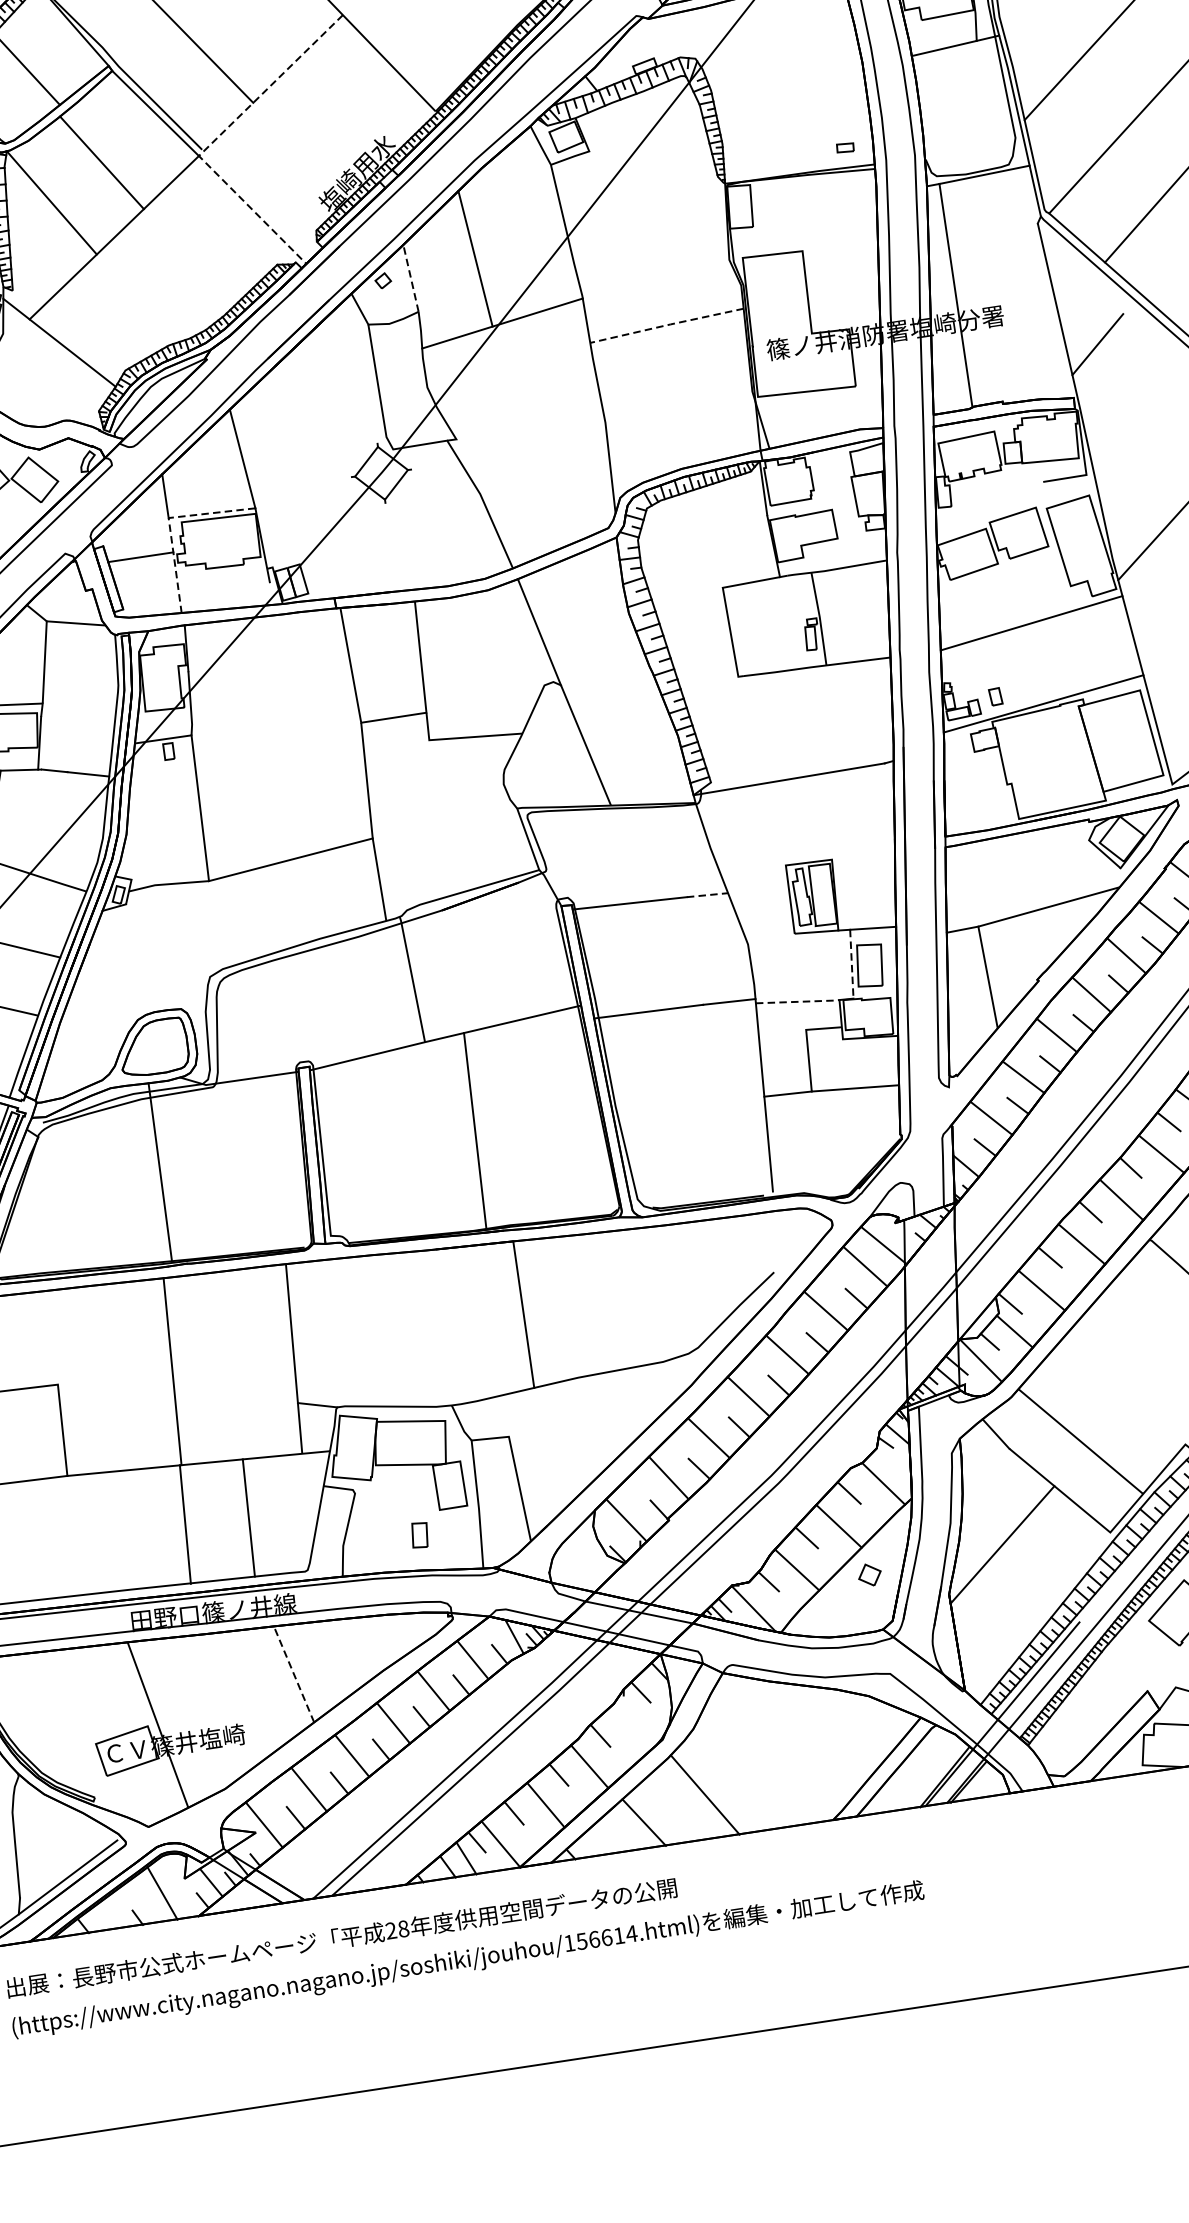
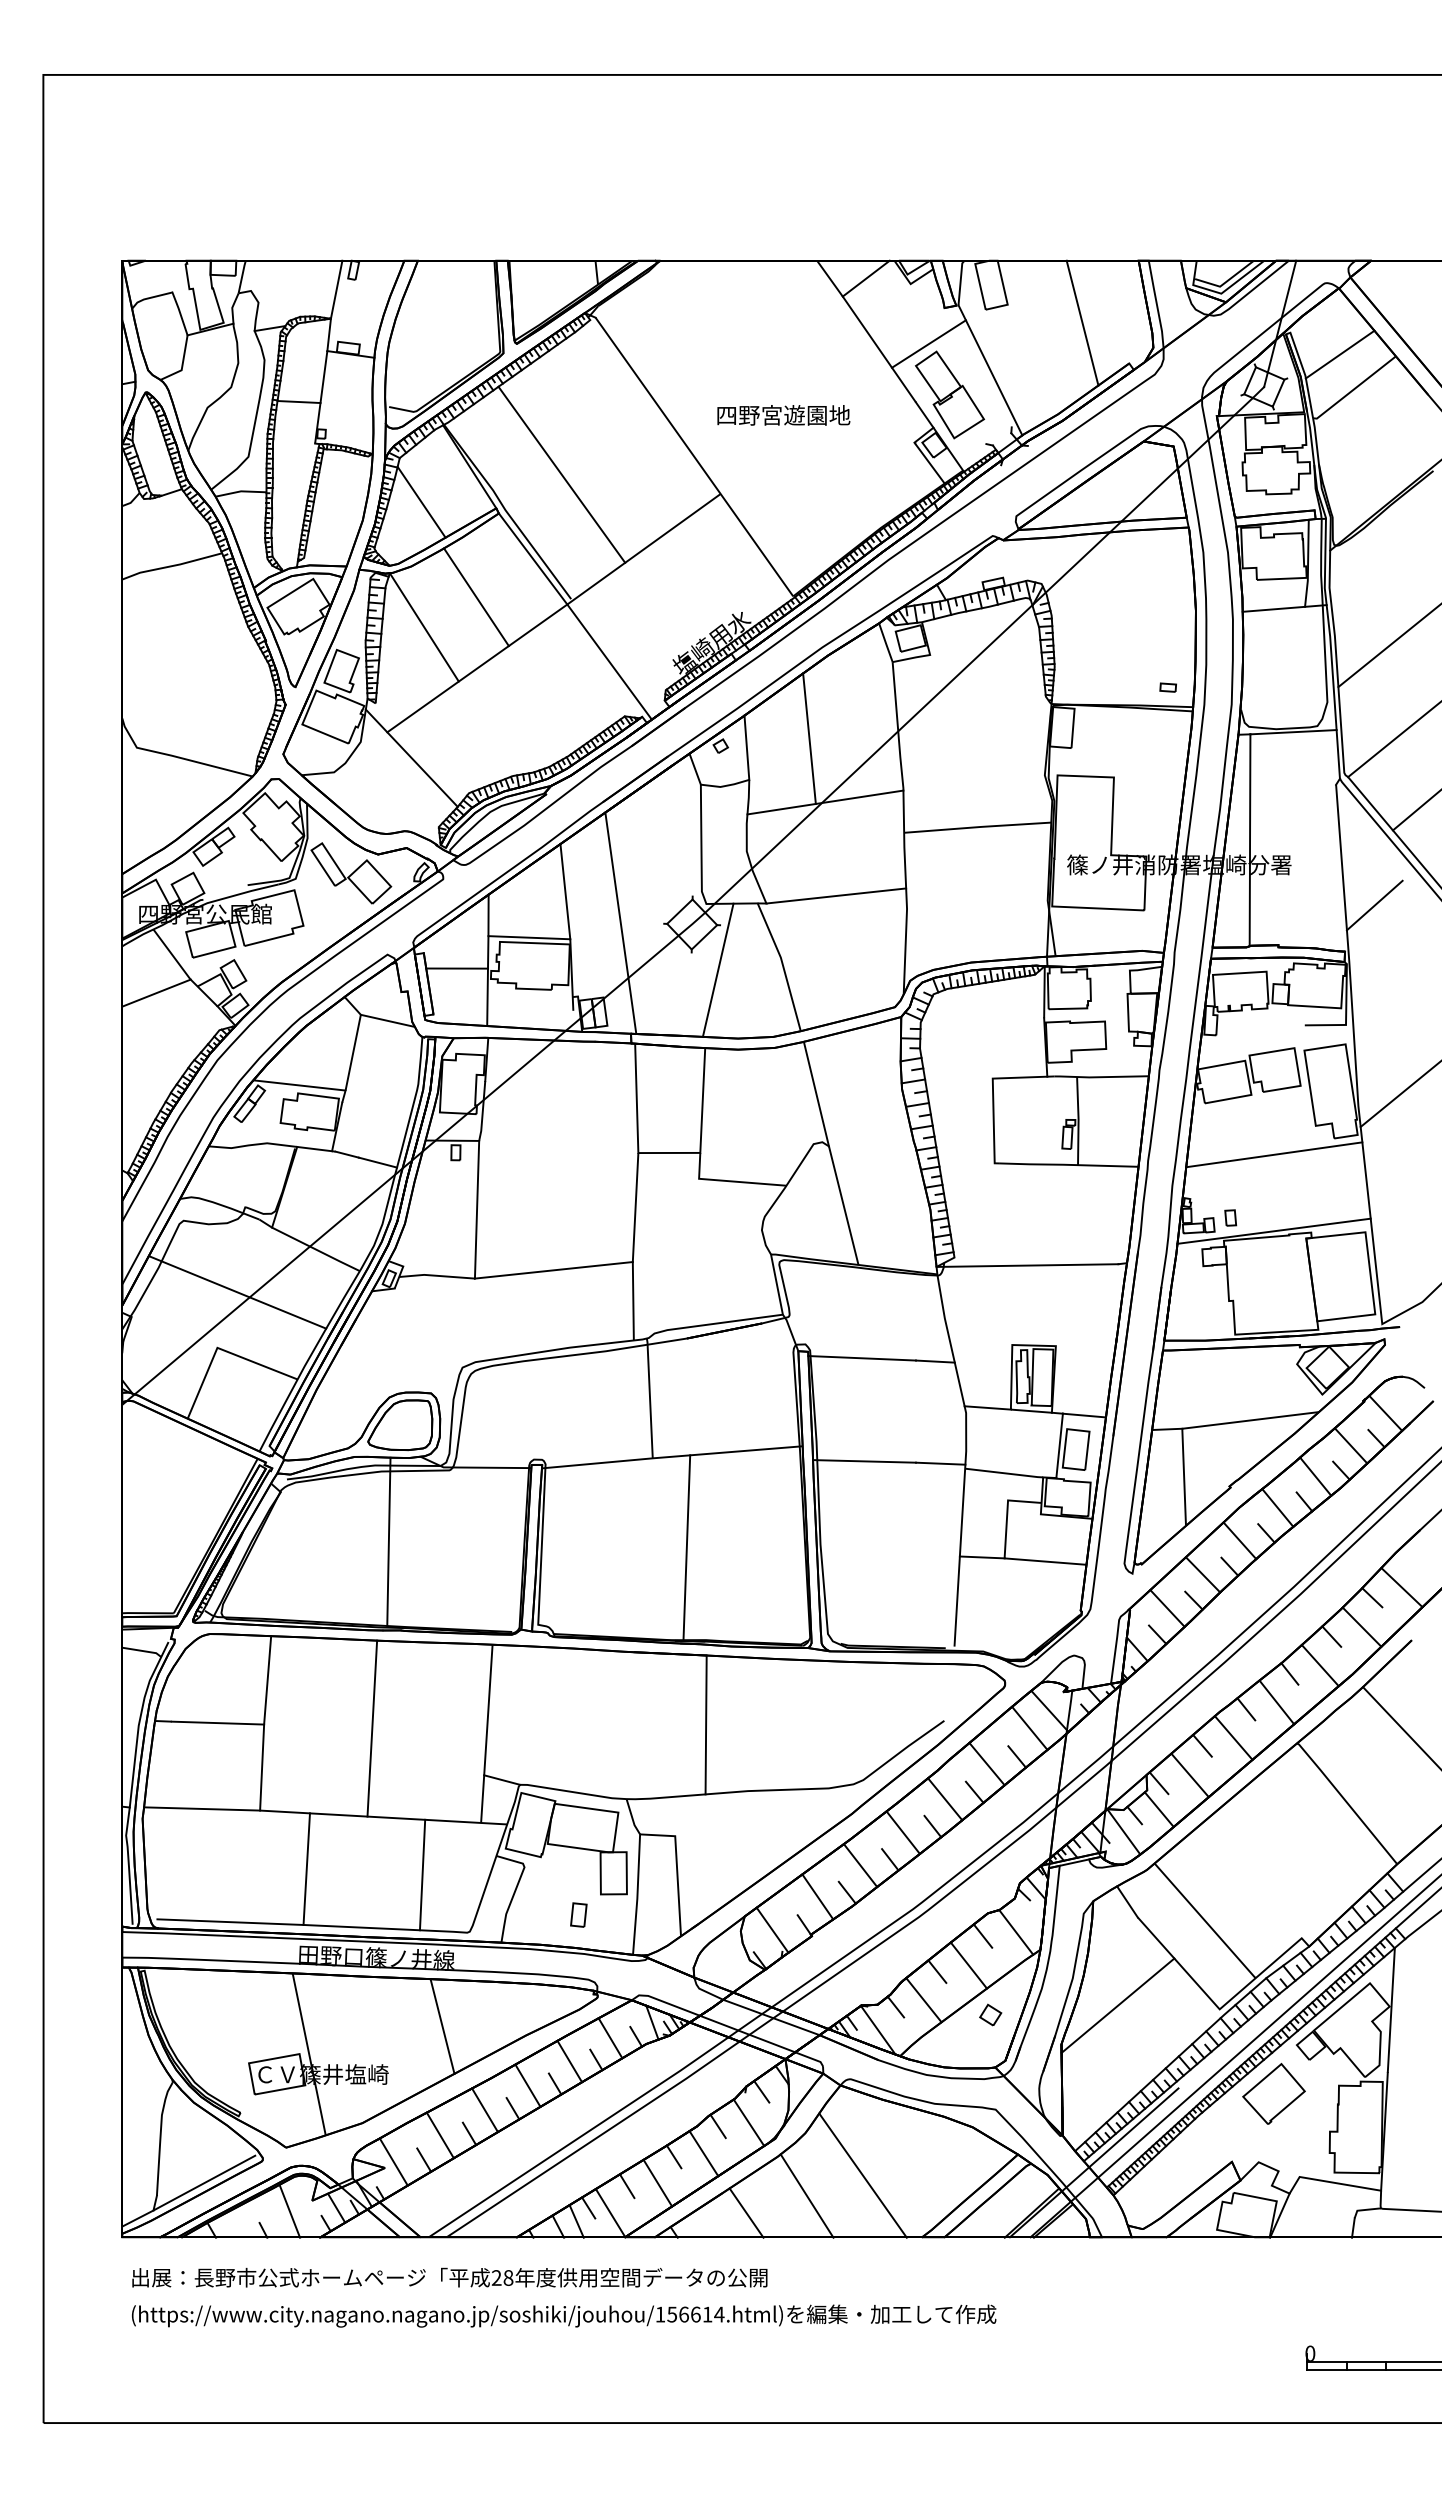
line: (216, 139) -> (585, 591), dashed -> solid
line: (410, 278) -> (746, 747), dashed -> solid
line: (666, 325) -> (977, 827), dashed -> solid
line: (528, 419) -> (836, 895), added
line: (305, 483) -> (620, 923), added
line: (415, 516) -> (717, 969), added
line: (169, 523) -> (488, 941), dashed -> solid
line: (707, 895) -> (935, 1361), dashed -> solid
line: (769, 935) -> (987, 1407), added
line: (851, 964) -> (1059, 1446), dashed -> solid
line: (799, 1001) -> (1005, 1473), dashed -> solid
line: (54, 1337) -> (267, 1680), added
line: (185, 1523) -> (306, 1868), moved
line: (294, 1674) -> (442, 2026), dashed -> solid
line: (631, 1726) -> (748, 2122), added
line: (760, 1764) -> (862, 2175), added

